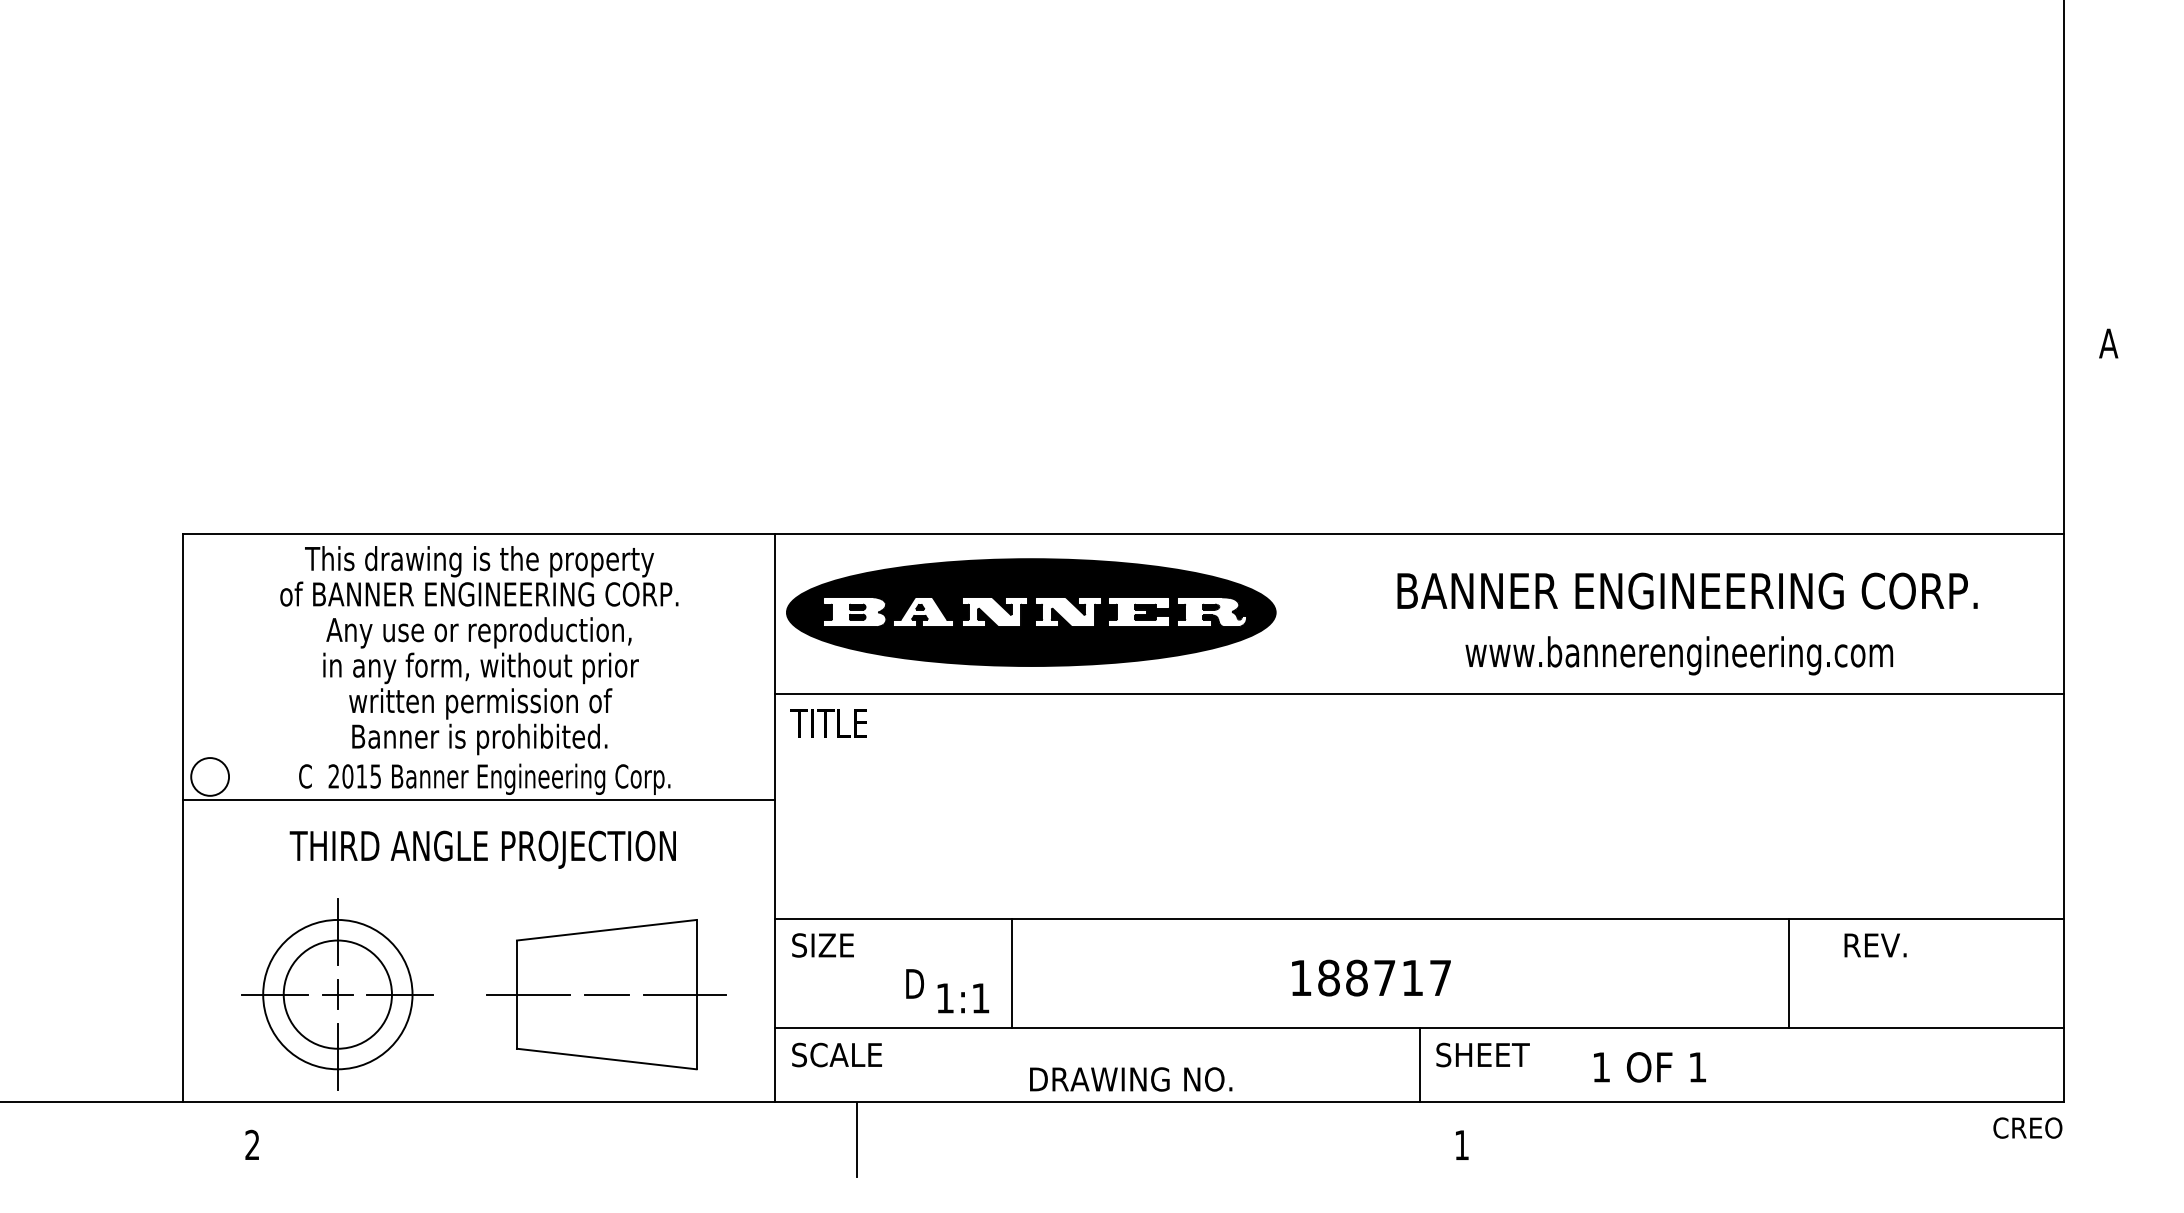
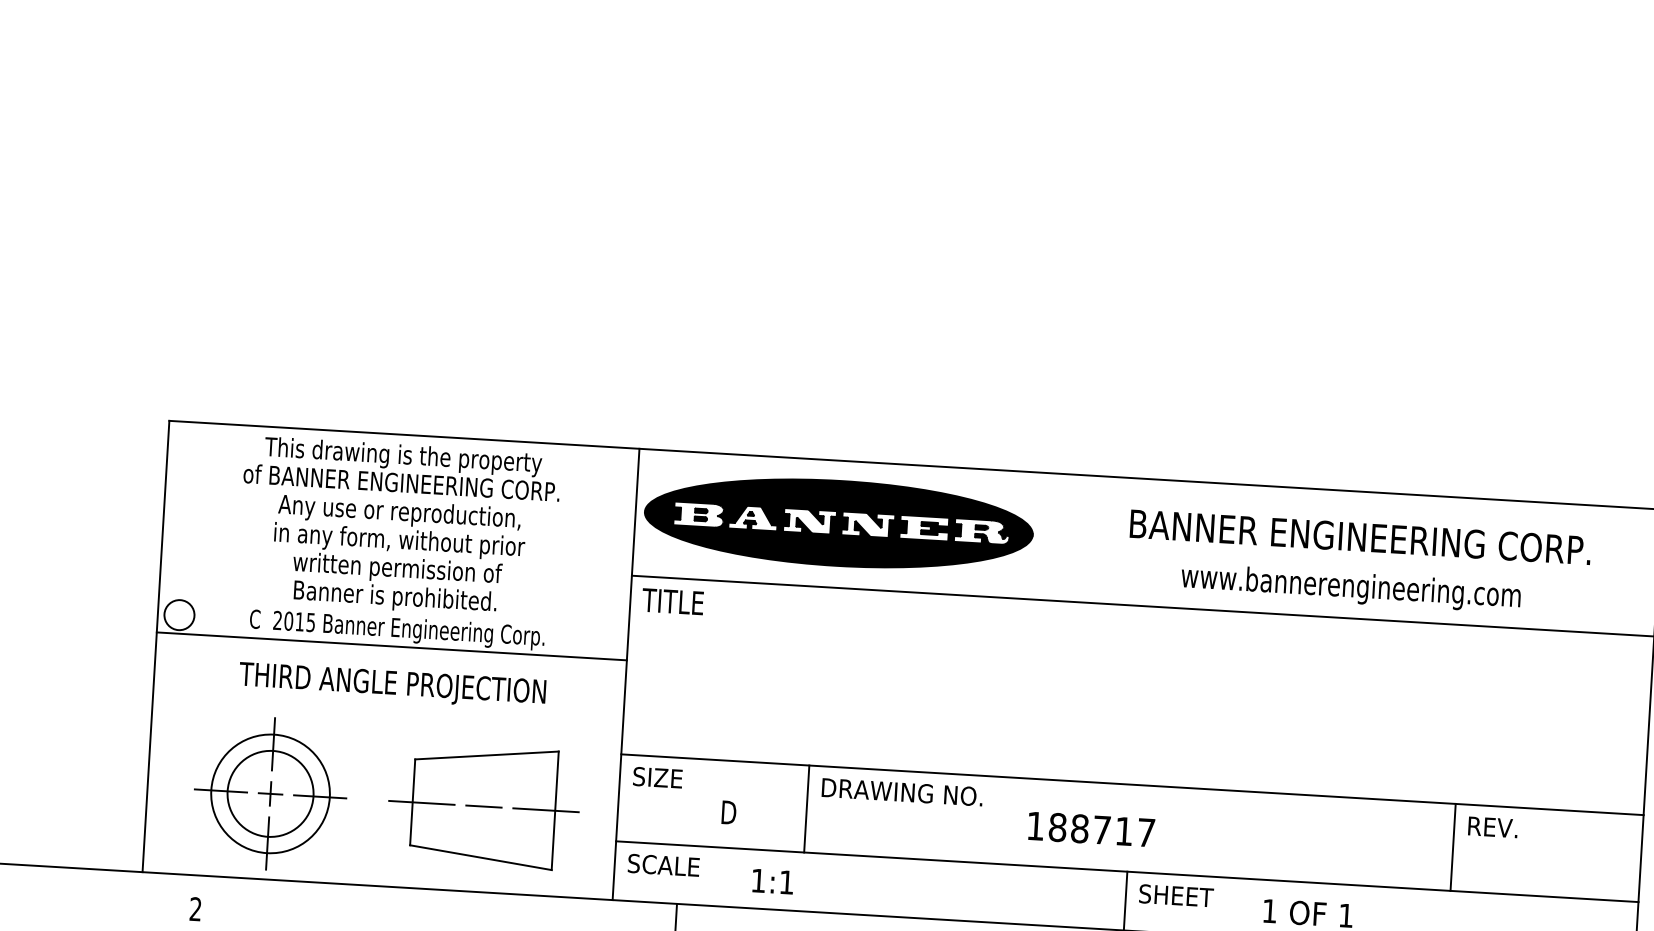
line: (1788, 973) -> (1452, 847), moved
text: (963, 998) -> (773, 881), moved
text: (1131, 1079) -> (902, 792), moved

